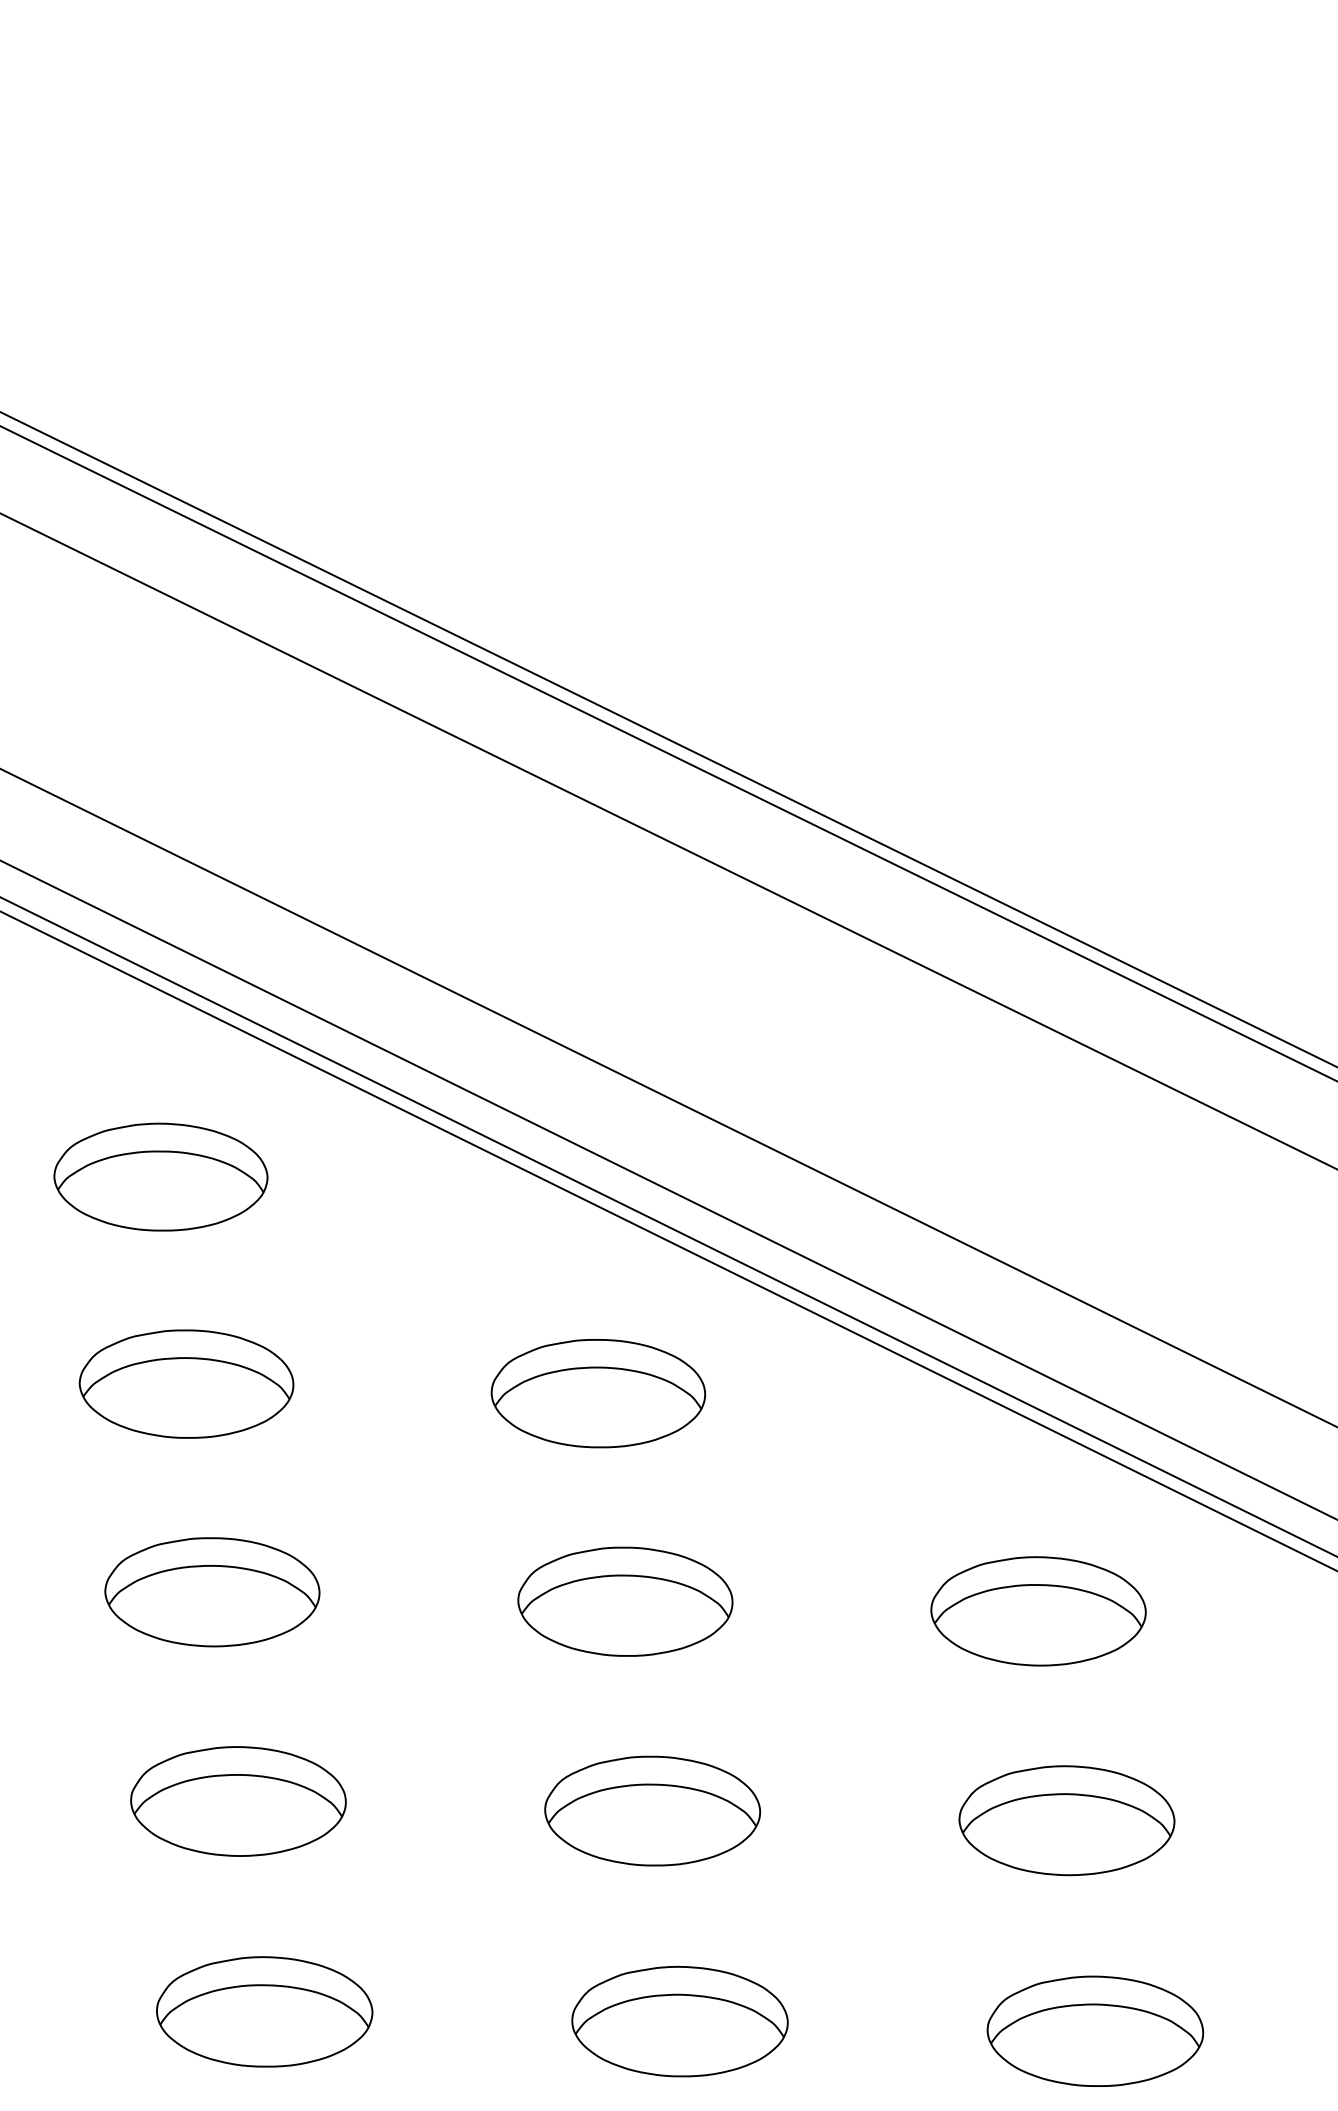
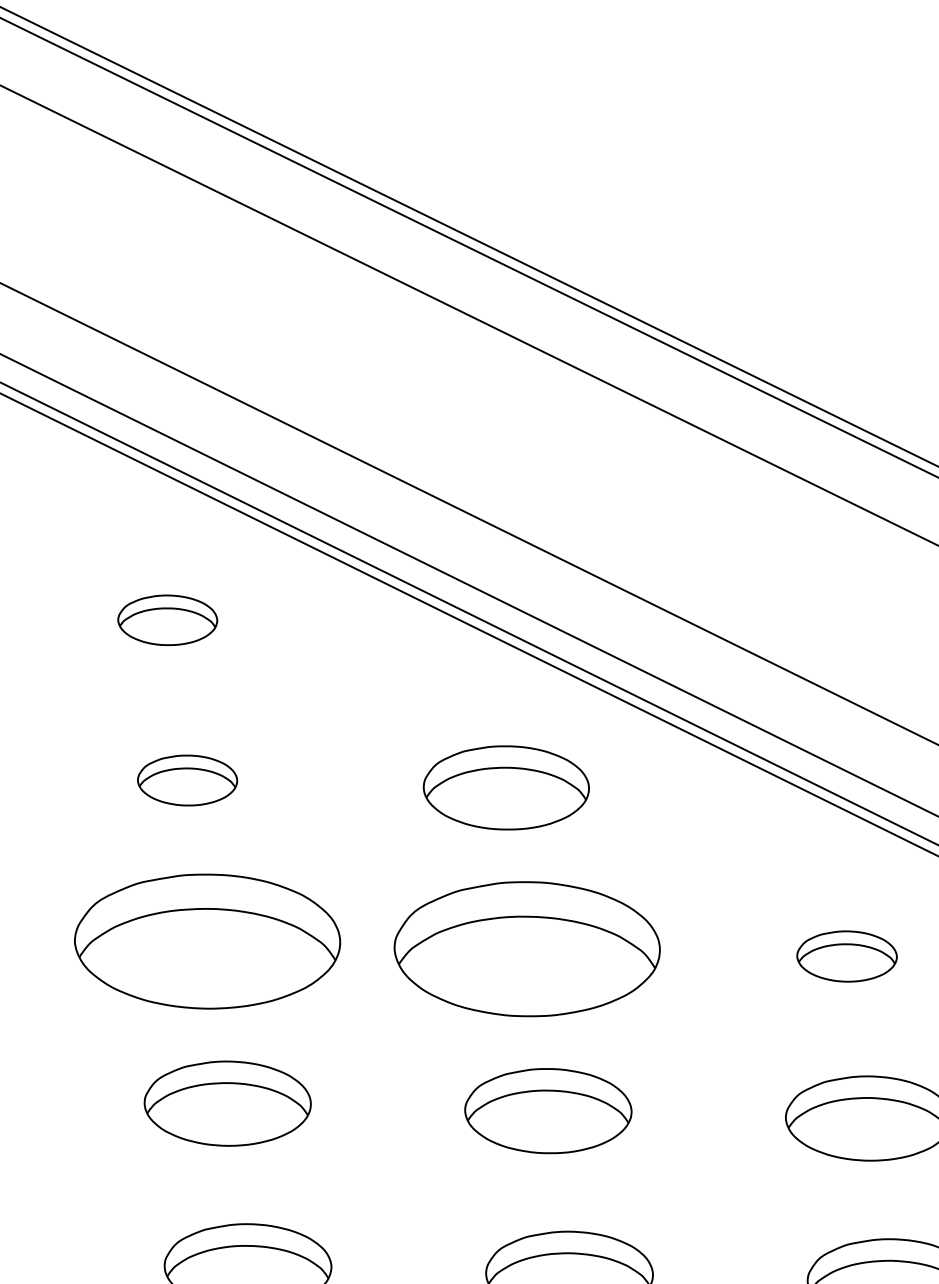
part: (160, 1176) -> (167, 619), size x0.6
part: (186, 1383) -> (187, 780), size x0.6
part: (212, 1592) -> (207, 941), size x1.6
part: (625, 1601) -> (527, 948), size x1.6
part: (1038, 1611) -> (847, 956), size x0.6

